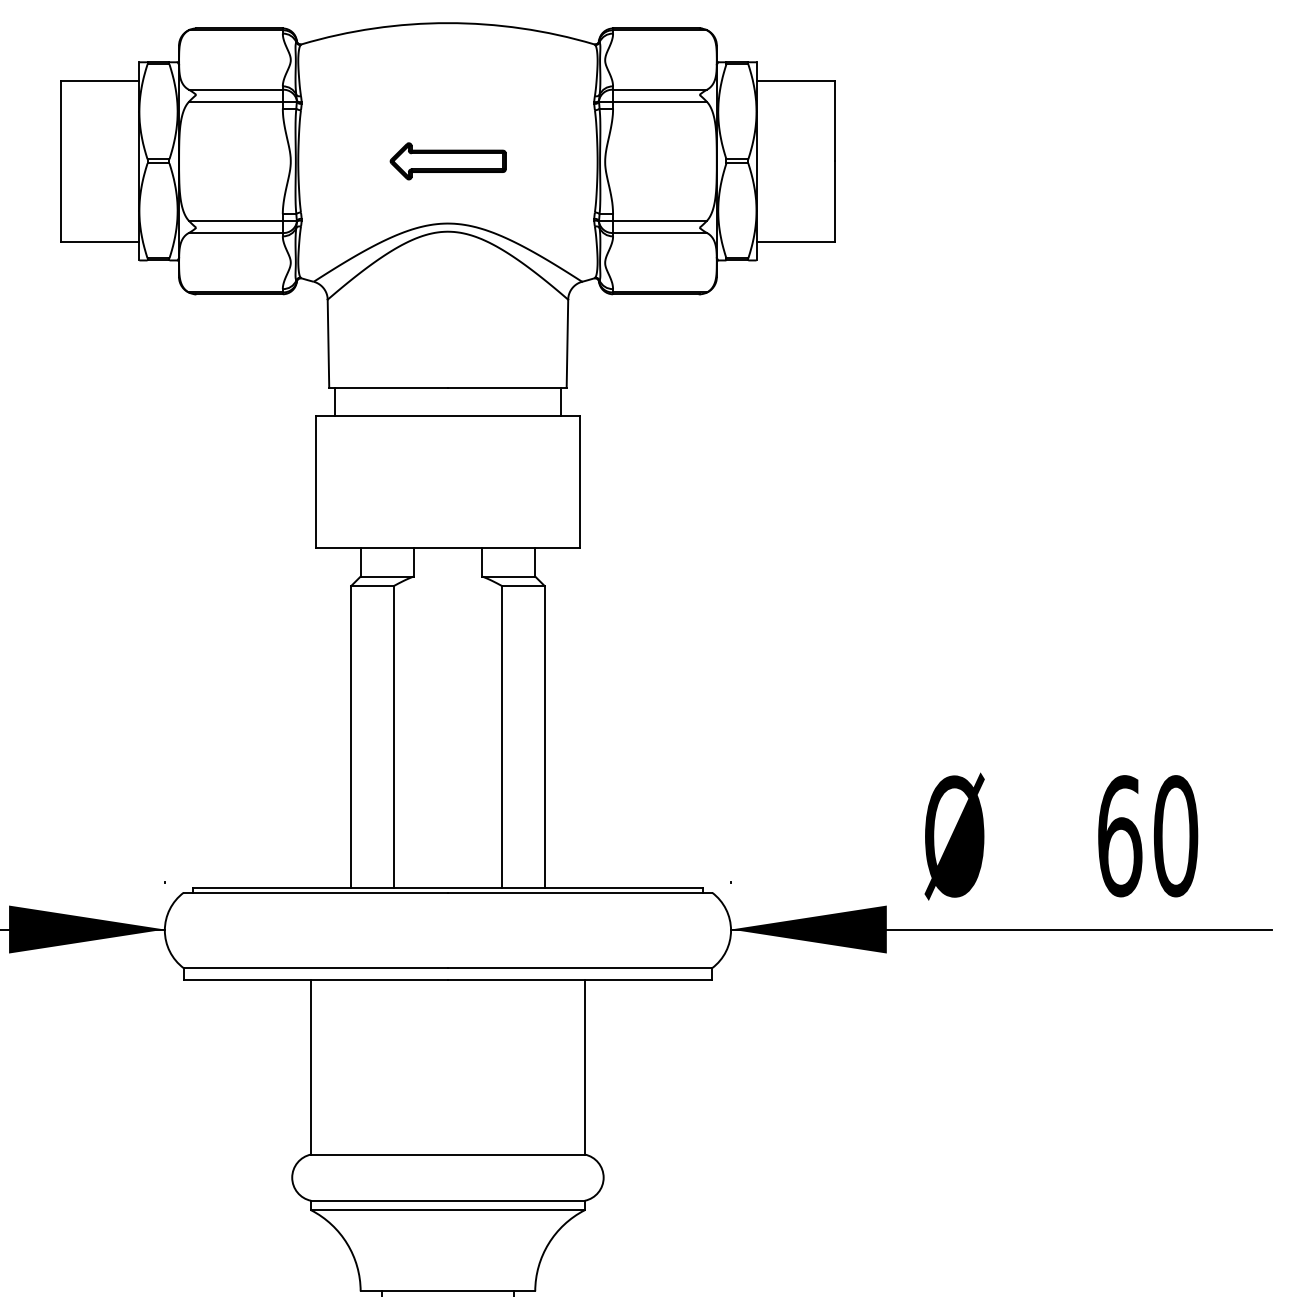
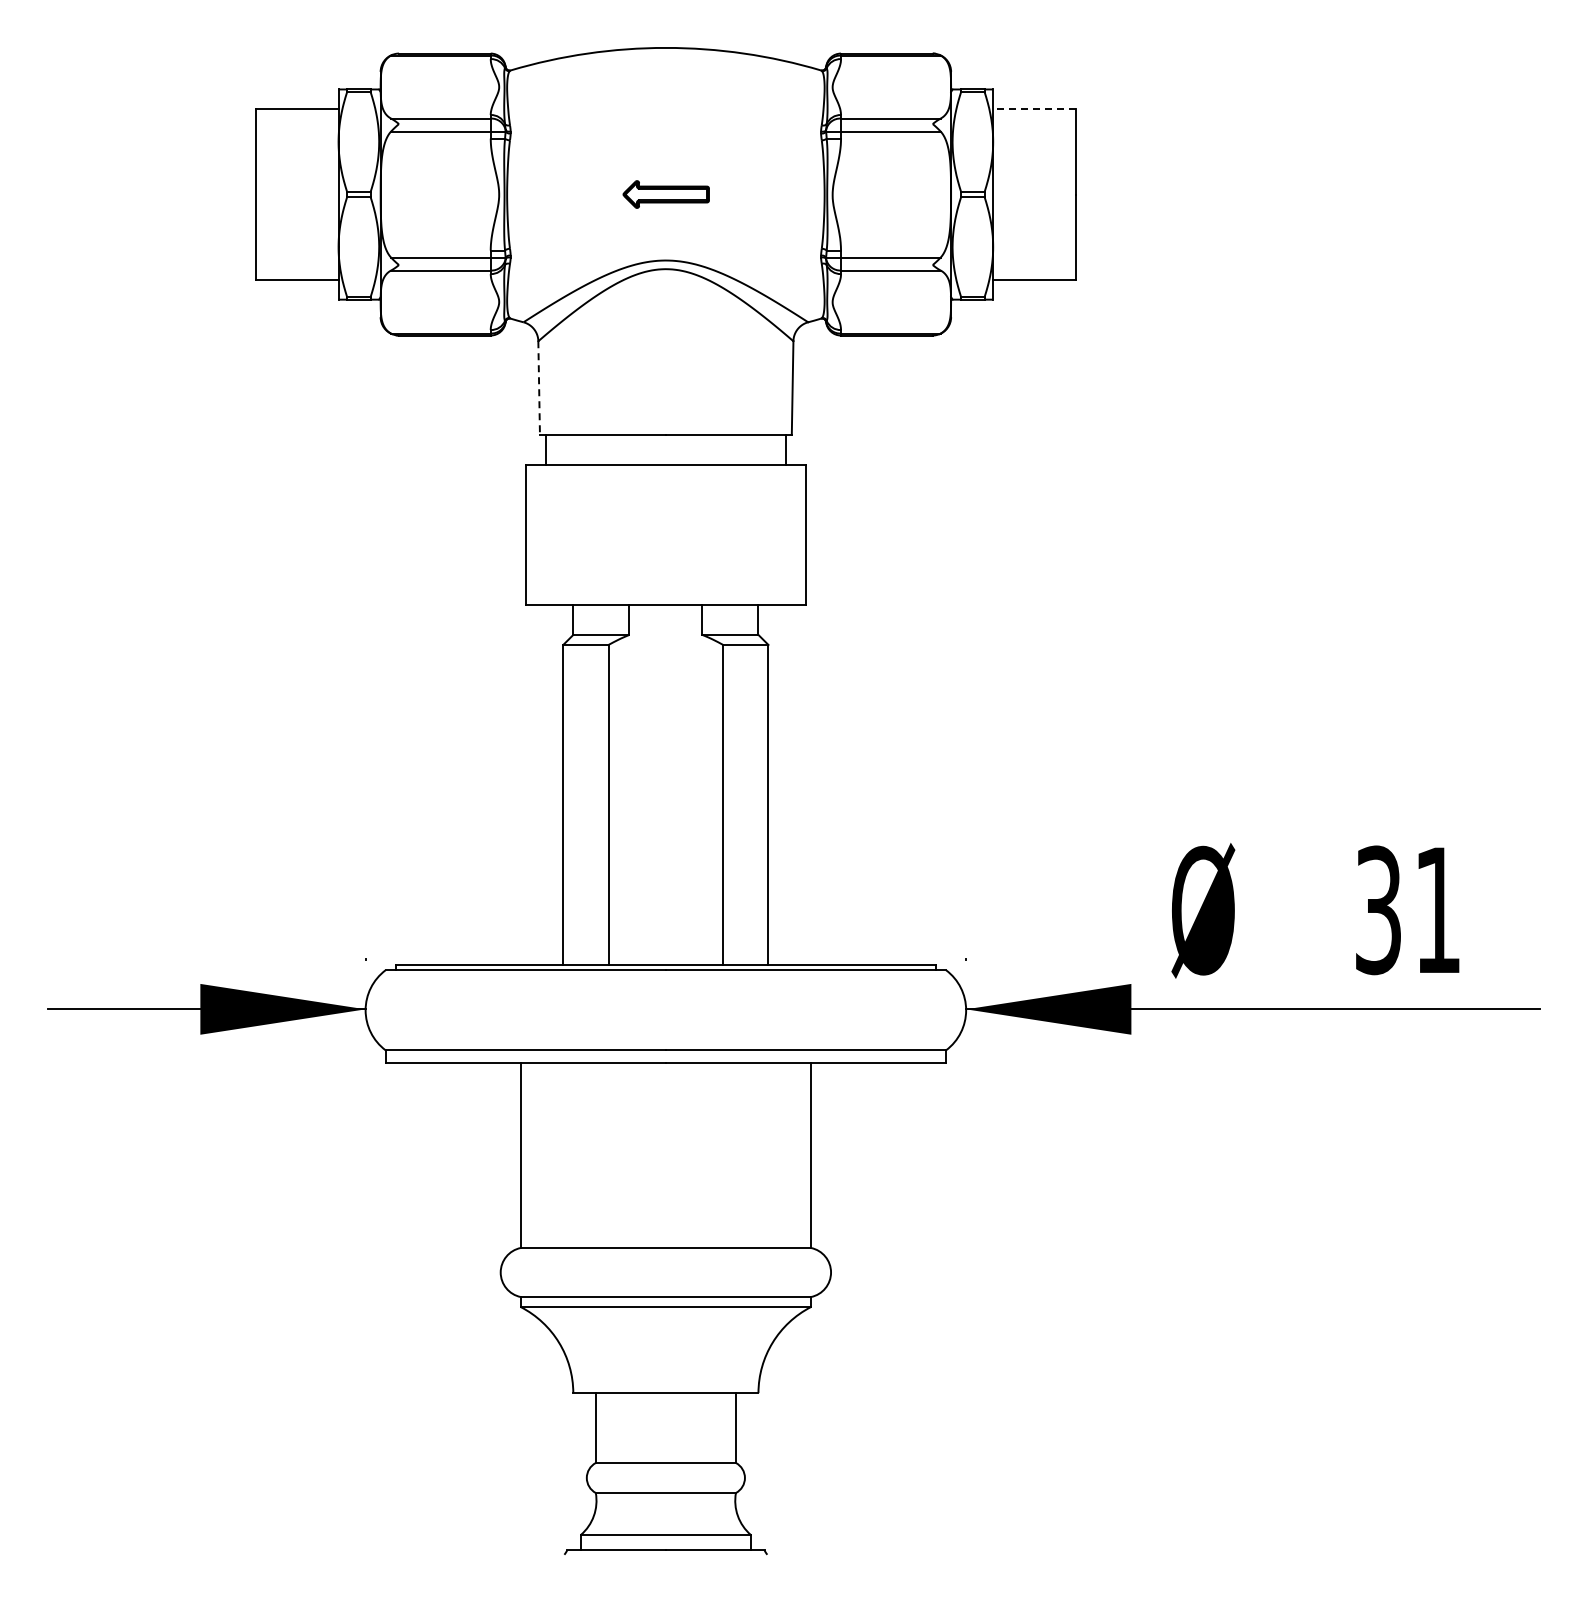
line: (795, 81) -> (1034, 109), solid -> dashed
part: (448, 161) -> (666, 194), size x0.7
line: (328, 344) -> (539, 388), solid -> dashed
text: (1148, 836) -> (1408, 910), 60 -> 31

